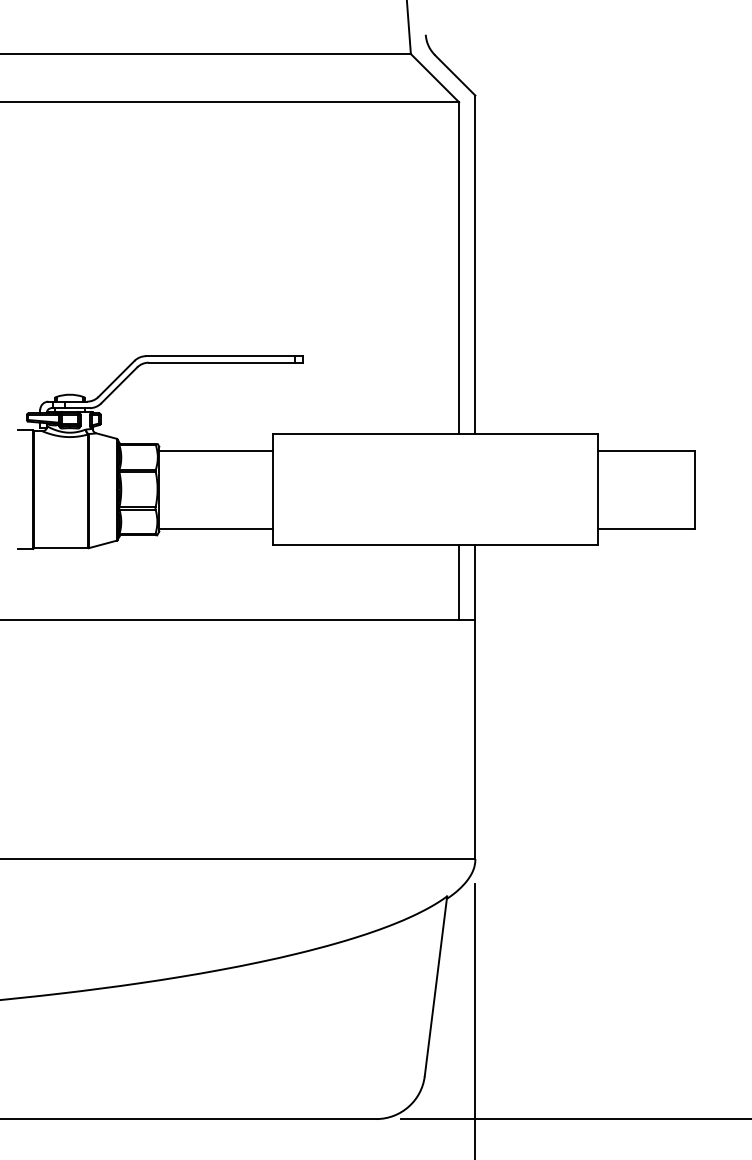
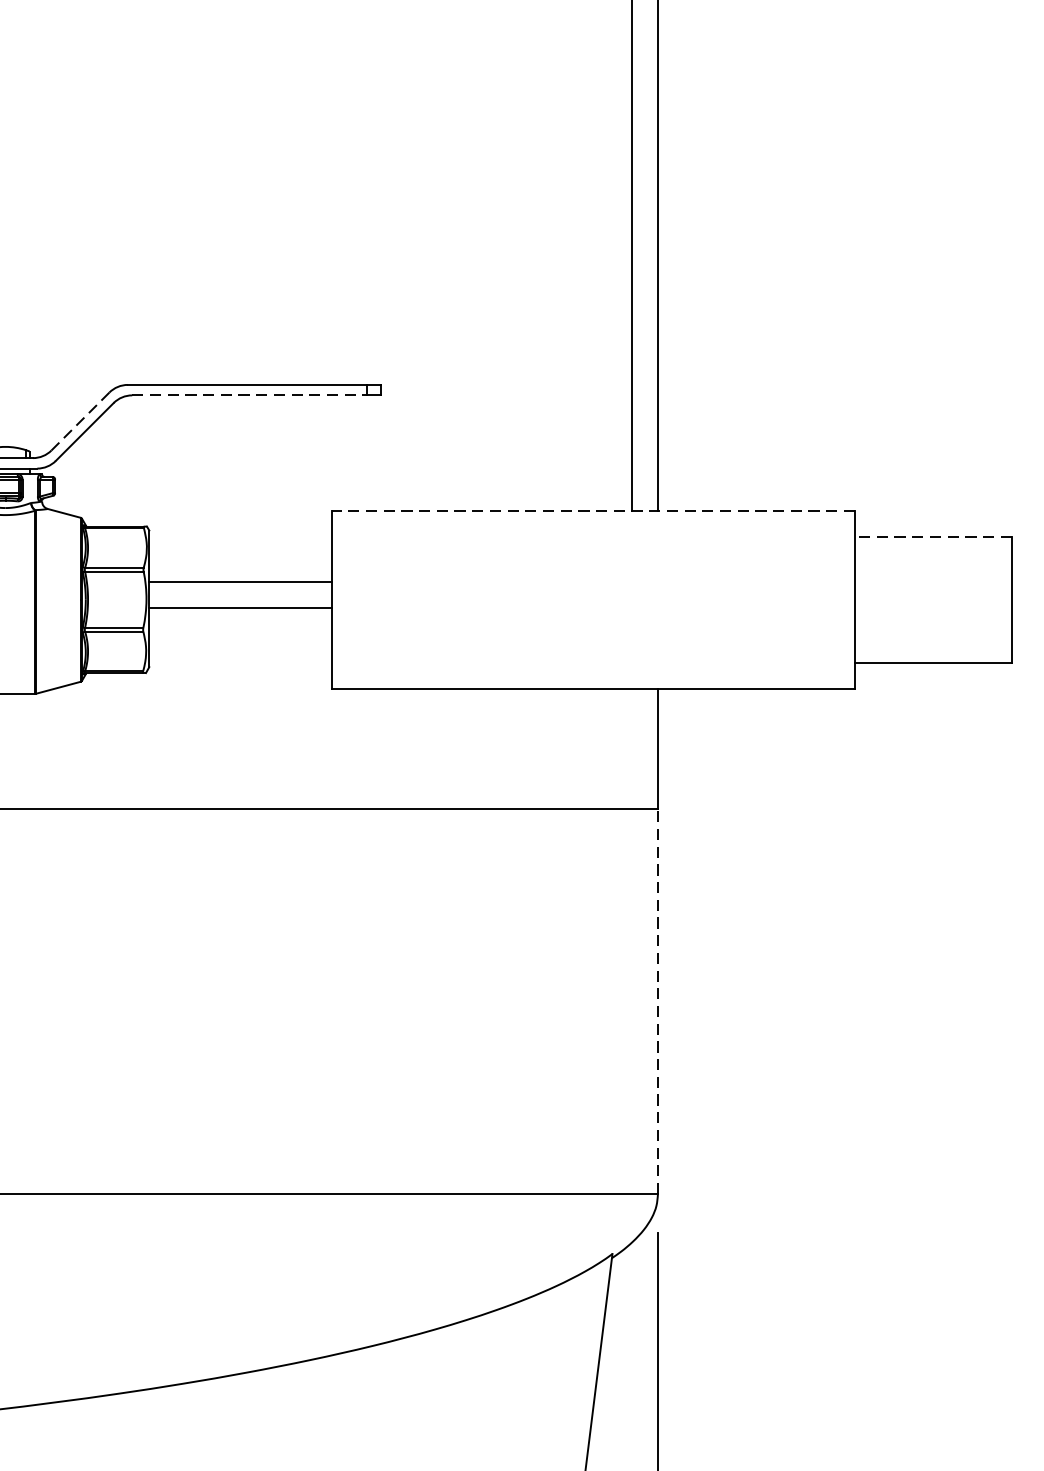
line: (221, 362) -> (249, 395), solid -> dashed
line: (116, 379) -> (80, 422), solid -> dashed
line: (434, 434) -> (592, 510), solid -> dashed
line: (216, 450) -> (241, 581), moved
line: (646, 450) -> (933, 536), solid -> dashed
line: (216, 528) -> (241, 607), moved
line: (459, 582) -> (632, 749), removed
line: (475, 739) -> (658, 1001), solid -> dashed

